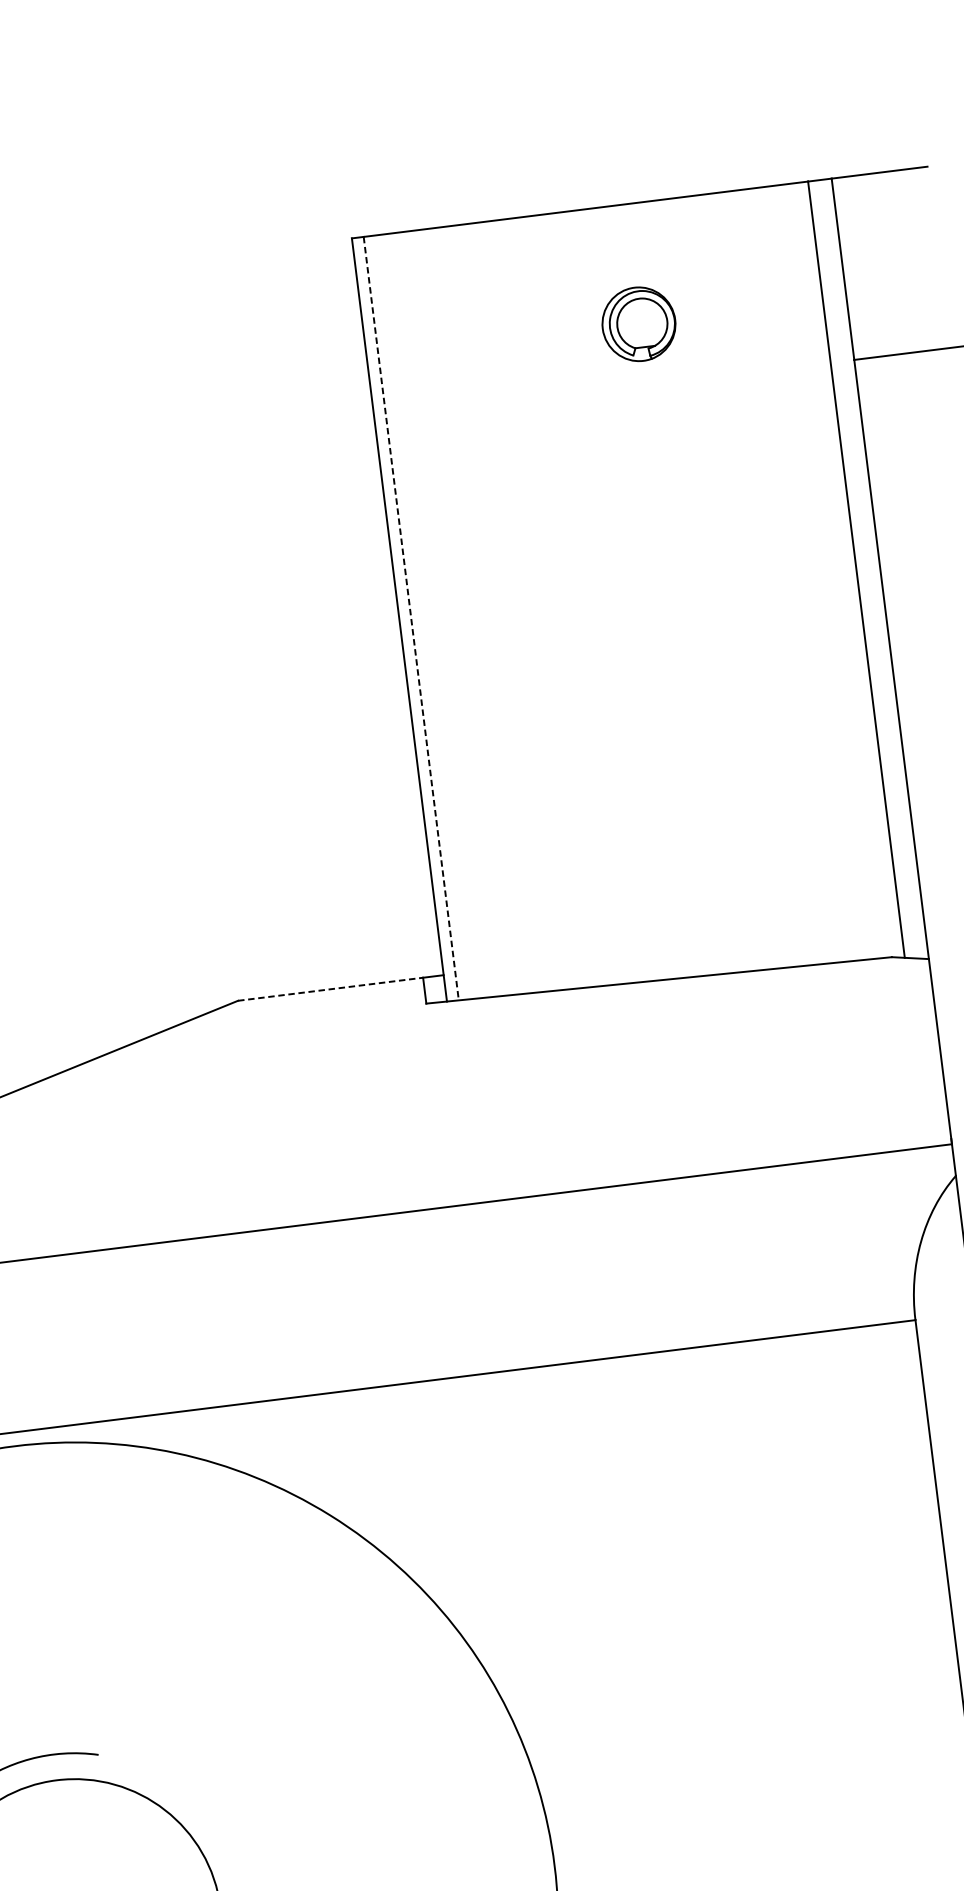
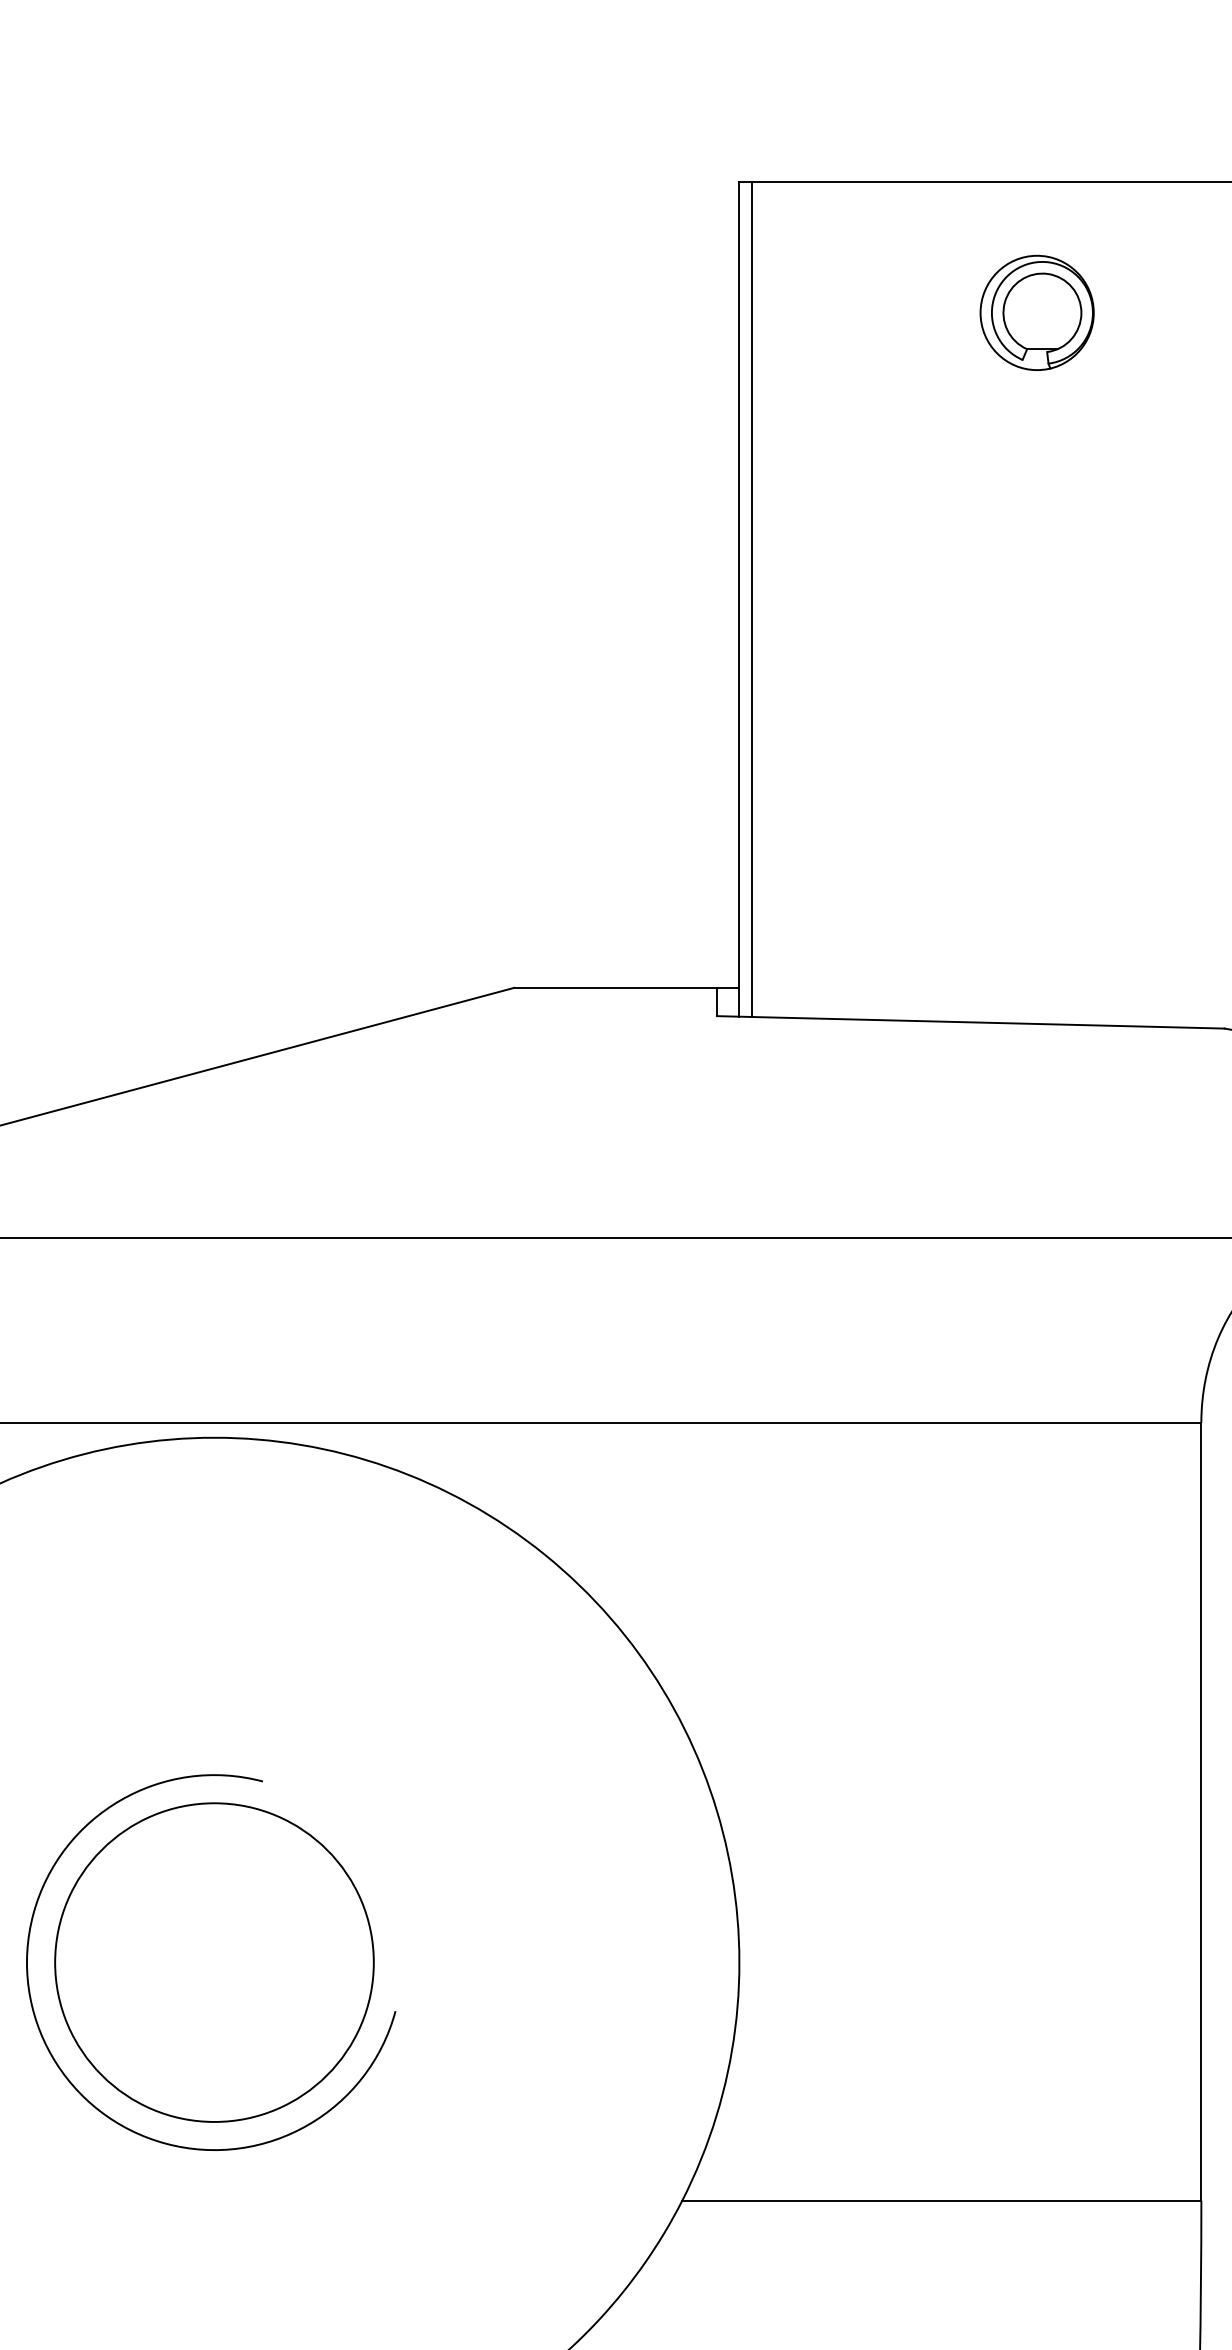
part: (638, 324) -> (1036, 312), size x1.43
line: (411, 618) -> (752, 599), dashed -> solid
line: (331, 988) -> (616, 987), dashed -> solid

